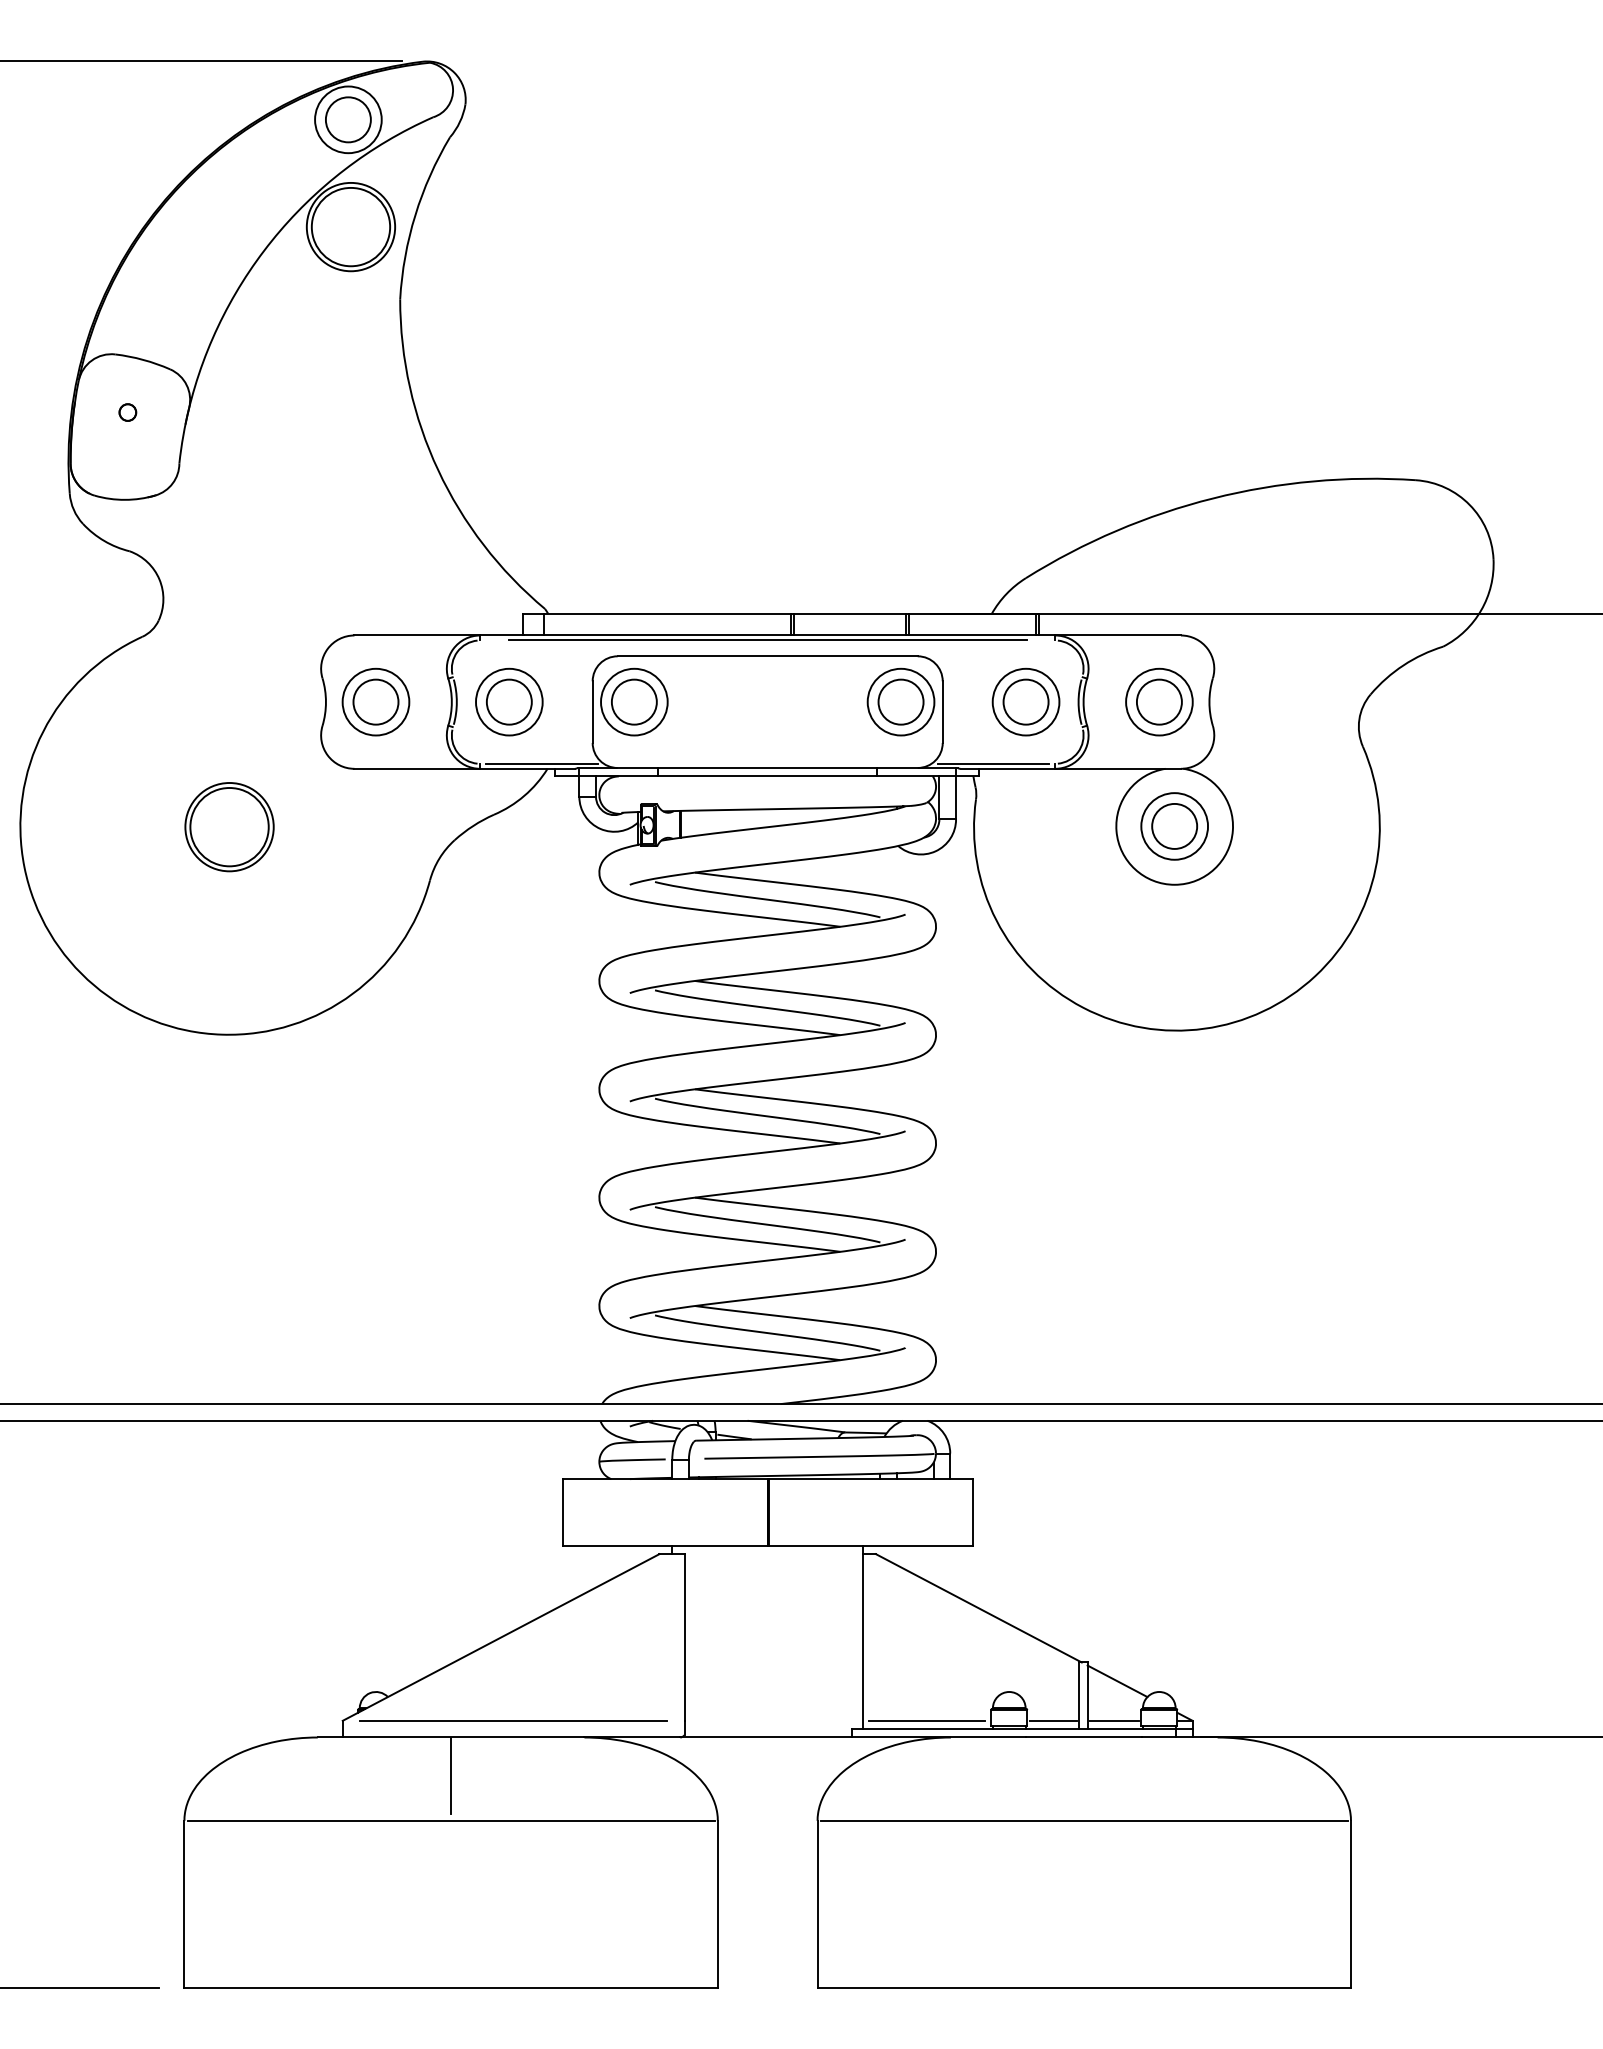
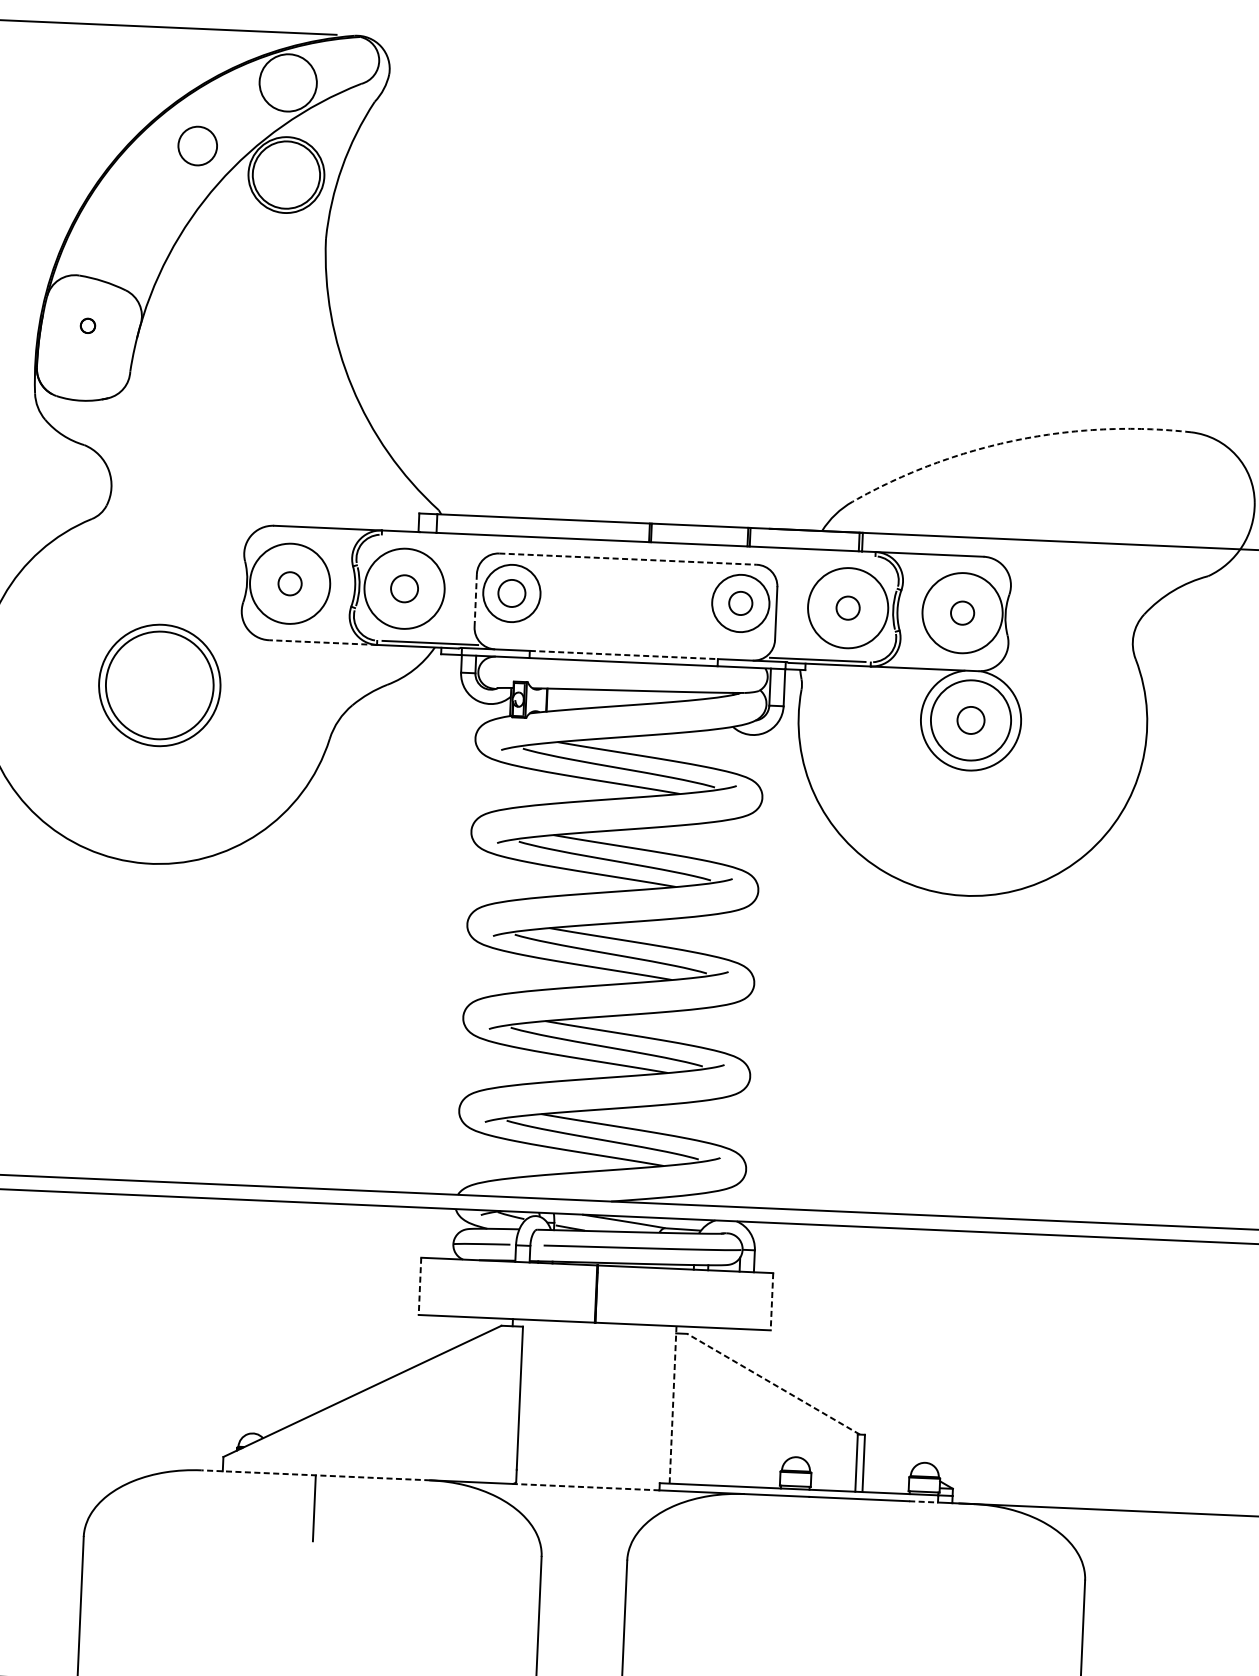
circle: (348, 119) -> (197, 145), moved
arc: (1213, 498) -> (1016, 440), solid -> dashed
line: (767, 640) -> (628, 545), removed
line: (768, 656) -> (628, 559), solid -> dashed
circle: (375, 701) -> (289, 583), size x0.6
circle: (375, 701) -> (289, 583), size x1.4
circle: (508, 701) -> (403, 588), size x0.7
circle: (509, 701) -> (404, 588), size x1.4
circle: (634, 701) -> (512, 592), size x0.7
circle: (900, 701) -> (740, 602), size x0.6
circle: (1025, 701) -> (847, 607), size x0.6
circle: (1025, 701) -> (847, 607), size x1.4
circle: (1158, 701) -> (961, 612), size x0.6
circle: (1159, 701) -> (962, 612), size x1.4
line: (592, 712) -> (475, 600), solid -> dashed
line: (417, 768) -> (323, 642), solid -> dashed
line: (767, 768) -> (623, 655), solid -> dashed
circle: (1174, 825) -> (970, 719), size x0.7
circle: (1174, 826) -> (970, 720), size x1.4
part: (229, 827) -> (159, 685), size x1.6
line: (562, 1512) -> (419, 1286), solid -> dashed
line: (972, 1512) -> (771, 1301), solid -> dashed
line: (978, 1608) -> (773, 1384), solid -> dashed
line: (862, 1637) -> (672, 1404), solid -> dashed
line: (1117, 1681) -> (889, 1452), removed
line: (513, 1720) -> (369, 1463), removed
line: (926, 1720) -> (724, 1478), removed
line: (1052, 1720) -> (832, 1483), removed
line: (1114, 1720) -> (885, 1485), removed
line: (450, 1737) -> (315, 1475), solid -> dashed
line: (765, 1737) -> (585, 1487), solid -> dashed
line: (1159, 1737) -> (923, 1501), solid -> dashed
line: (450, 1820) -> (312, 1546), removed
line: (1083, 1820) -> (855, 1570), removed

